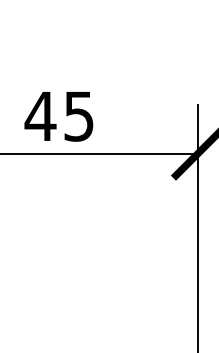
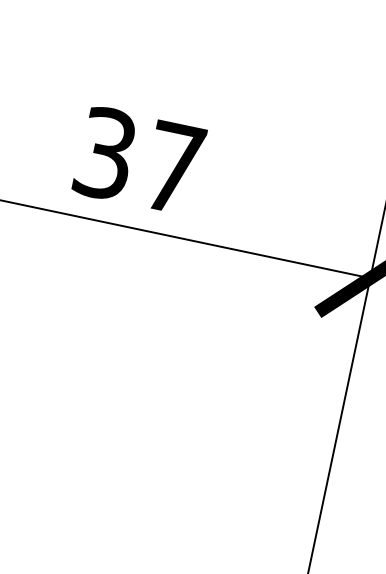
text: (58, 116) -> (137, 160), 45 -> 37

